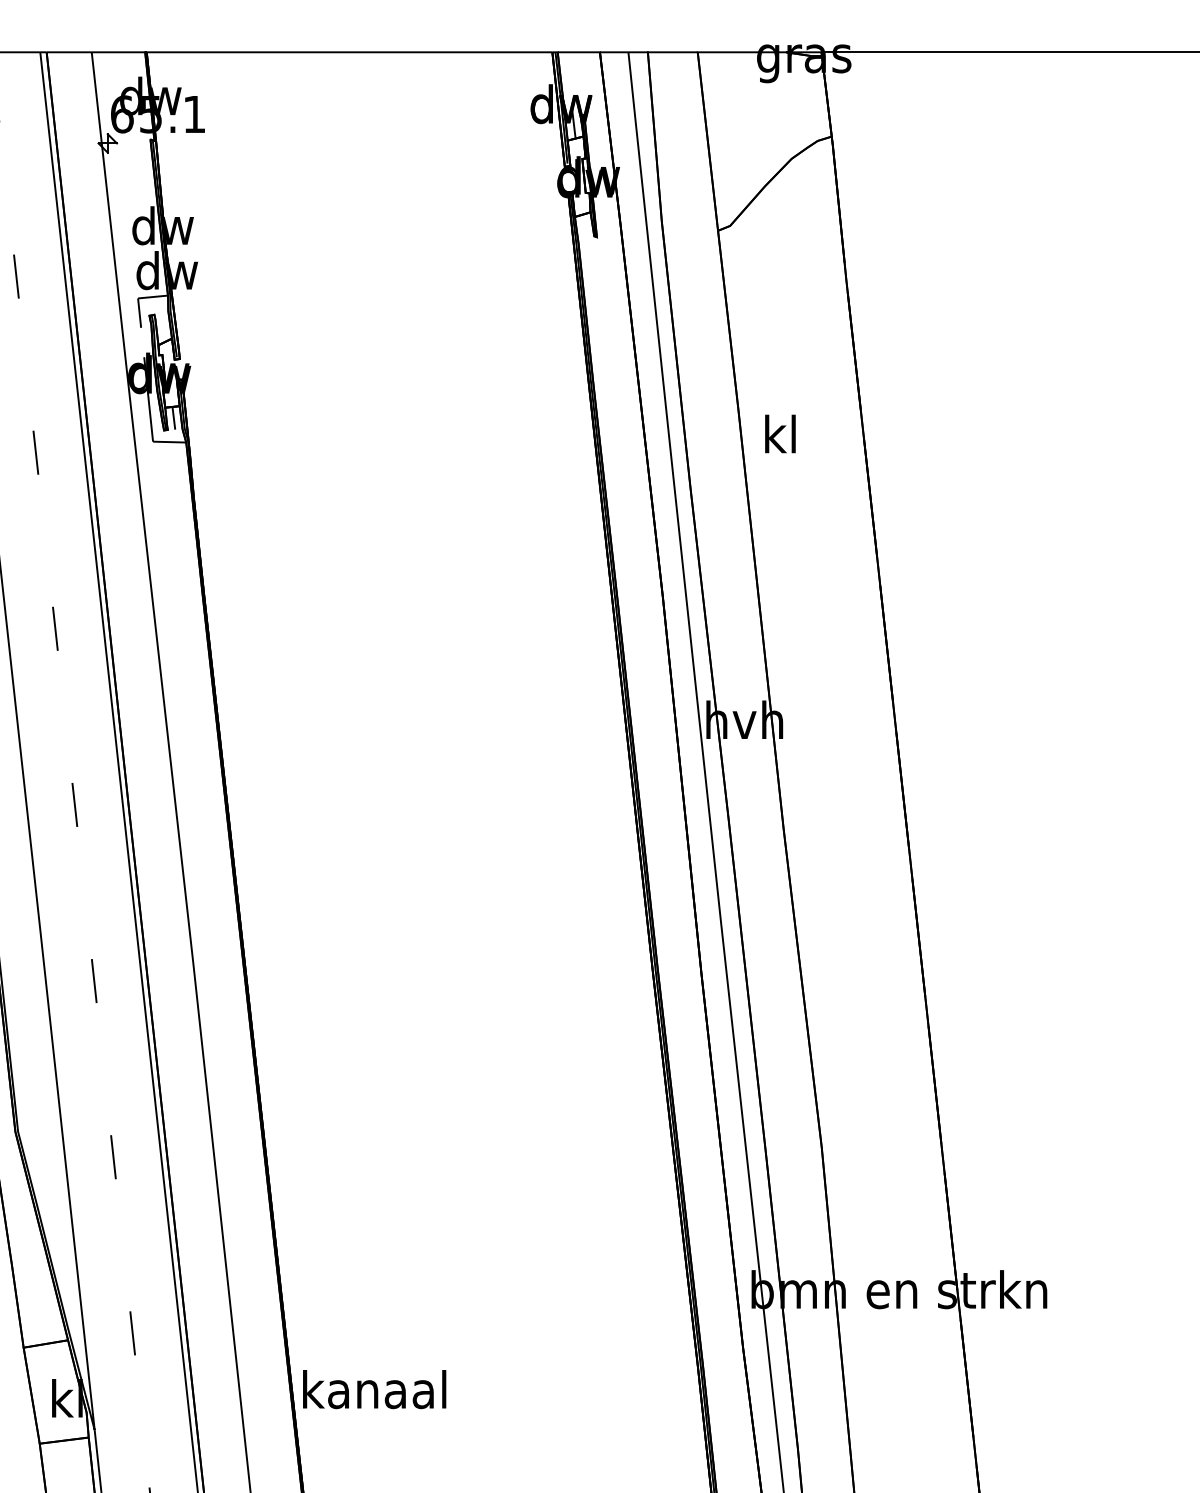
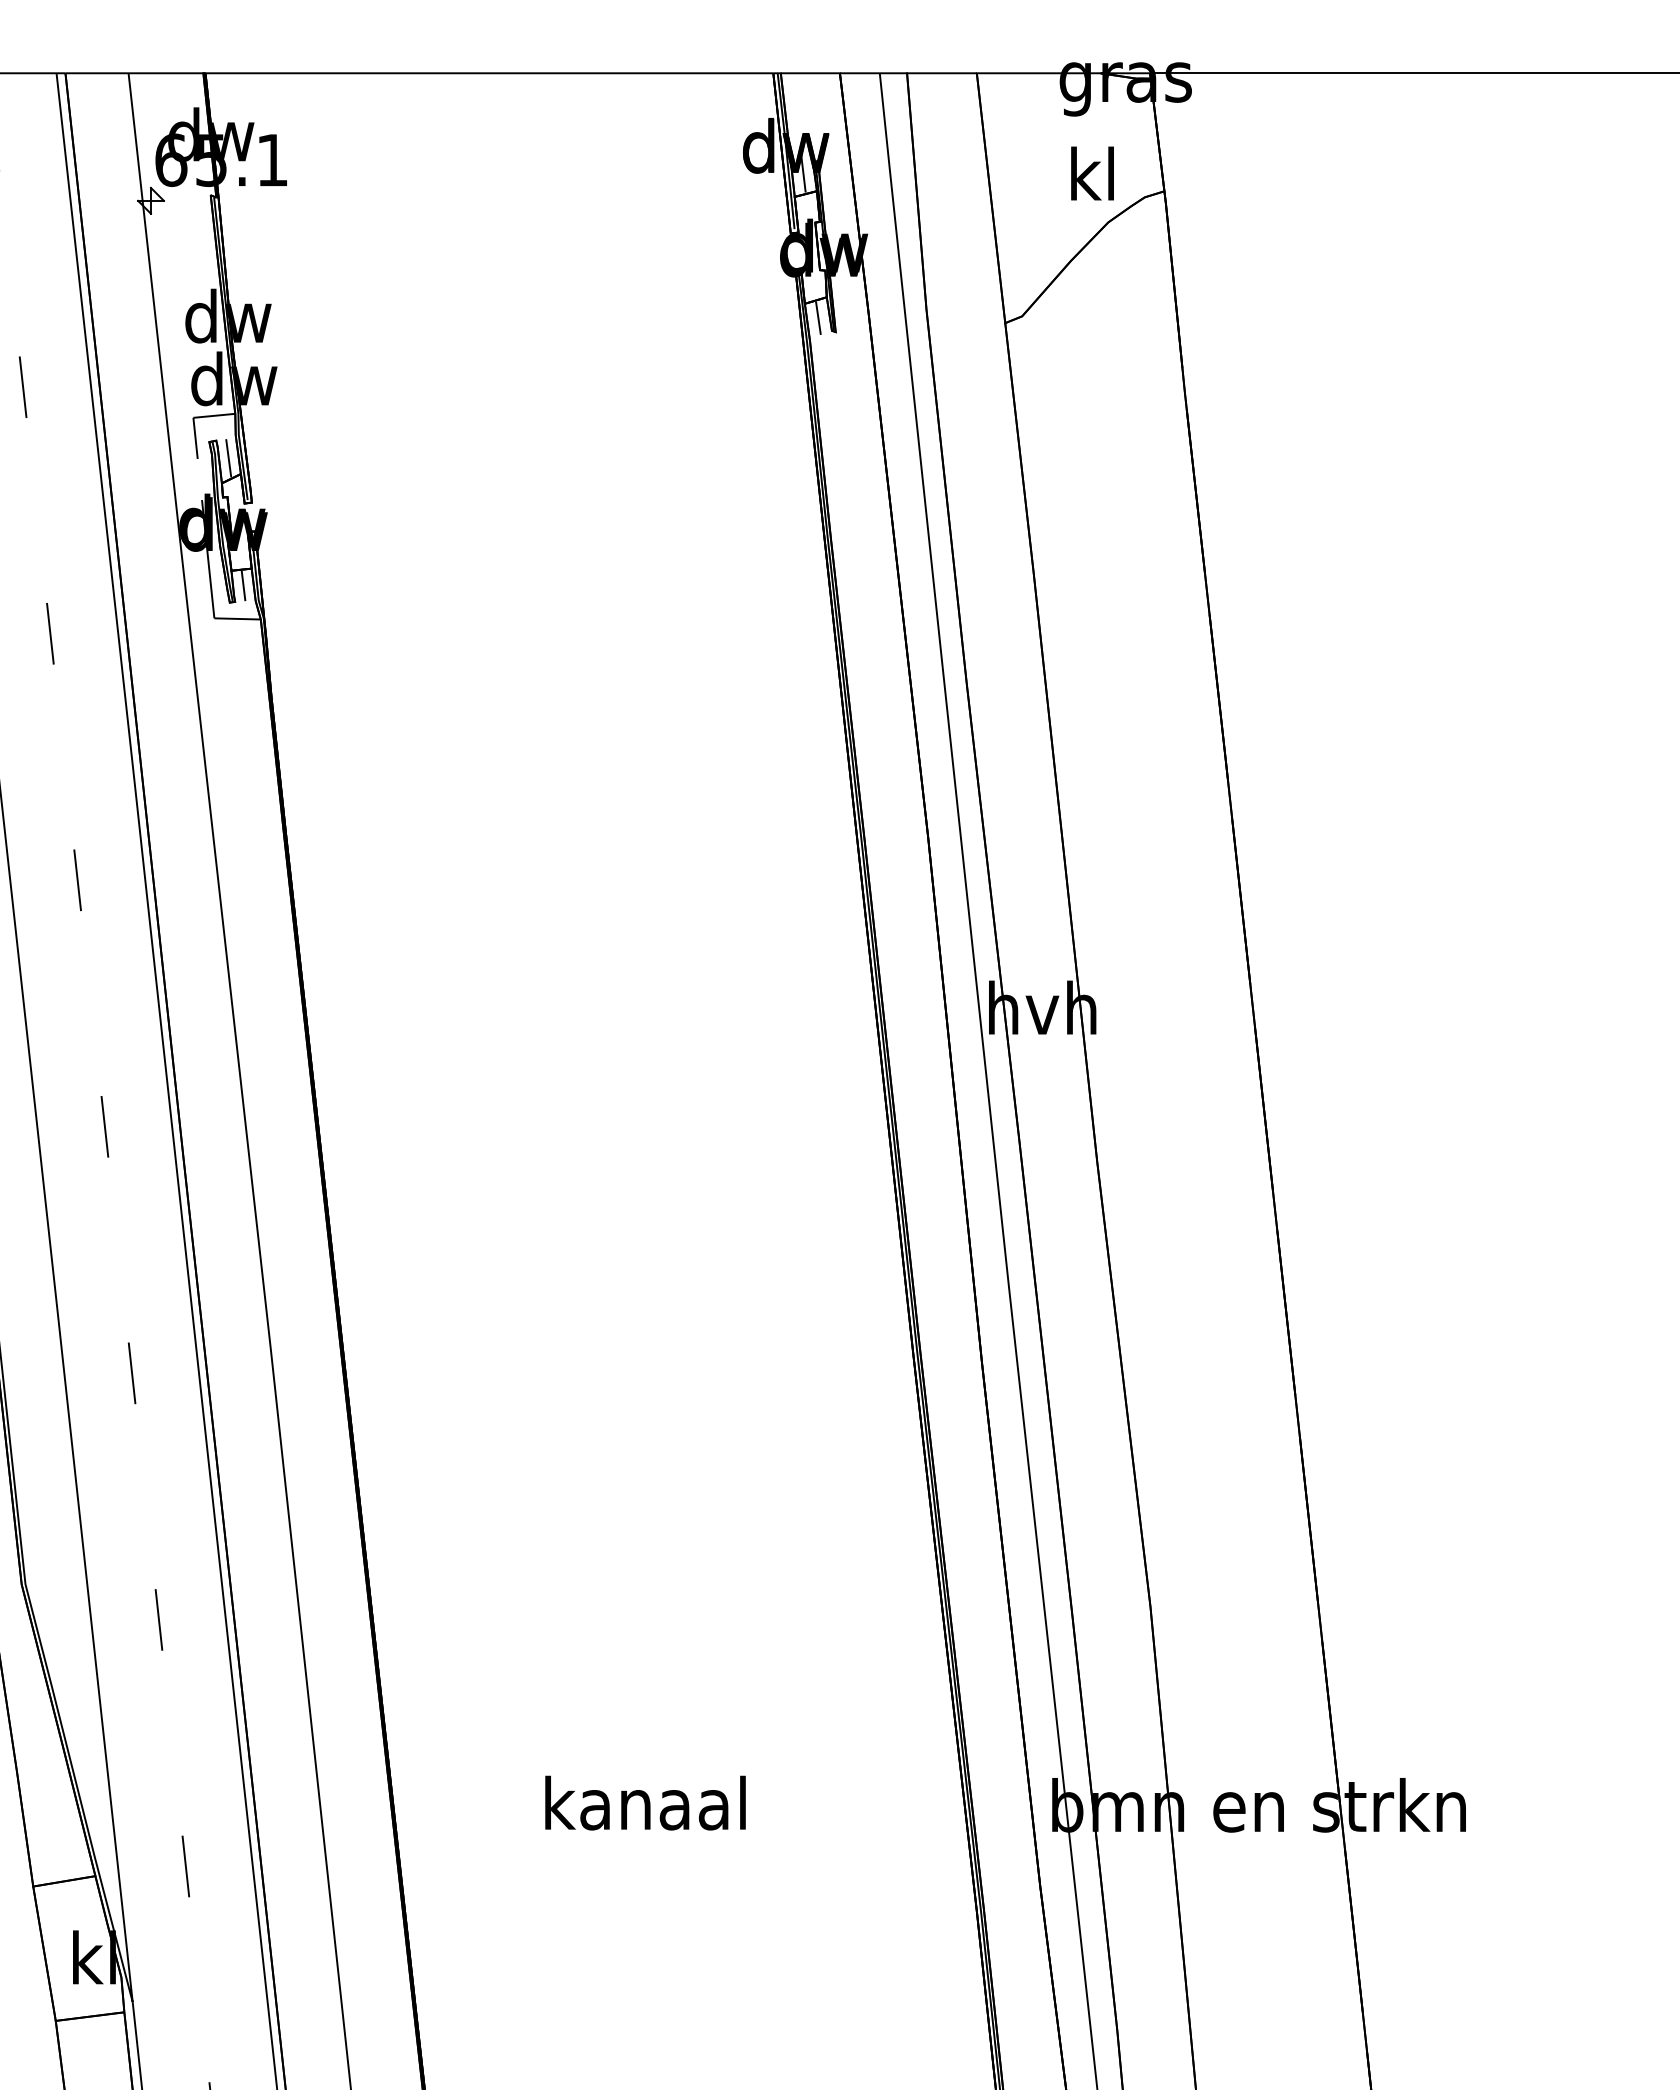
line: (584, 226) -> (818, 317), added
line: (163, 327) -> (228, 458), added
text: (780, 433) -> (1092, 173), moved
text: (374, 1389) -> (645, 1802), moved

